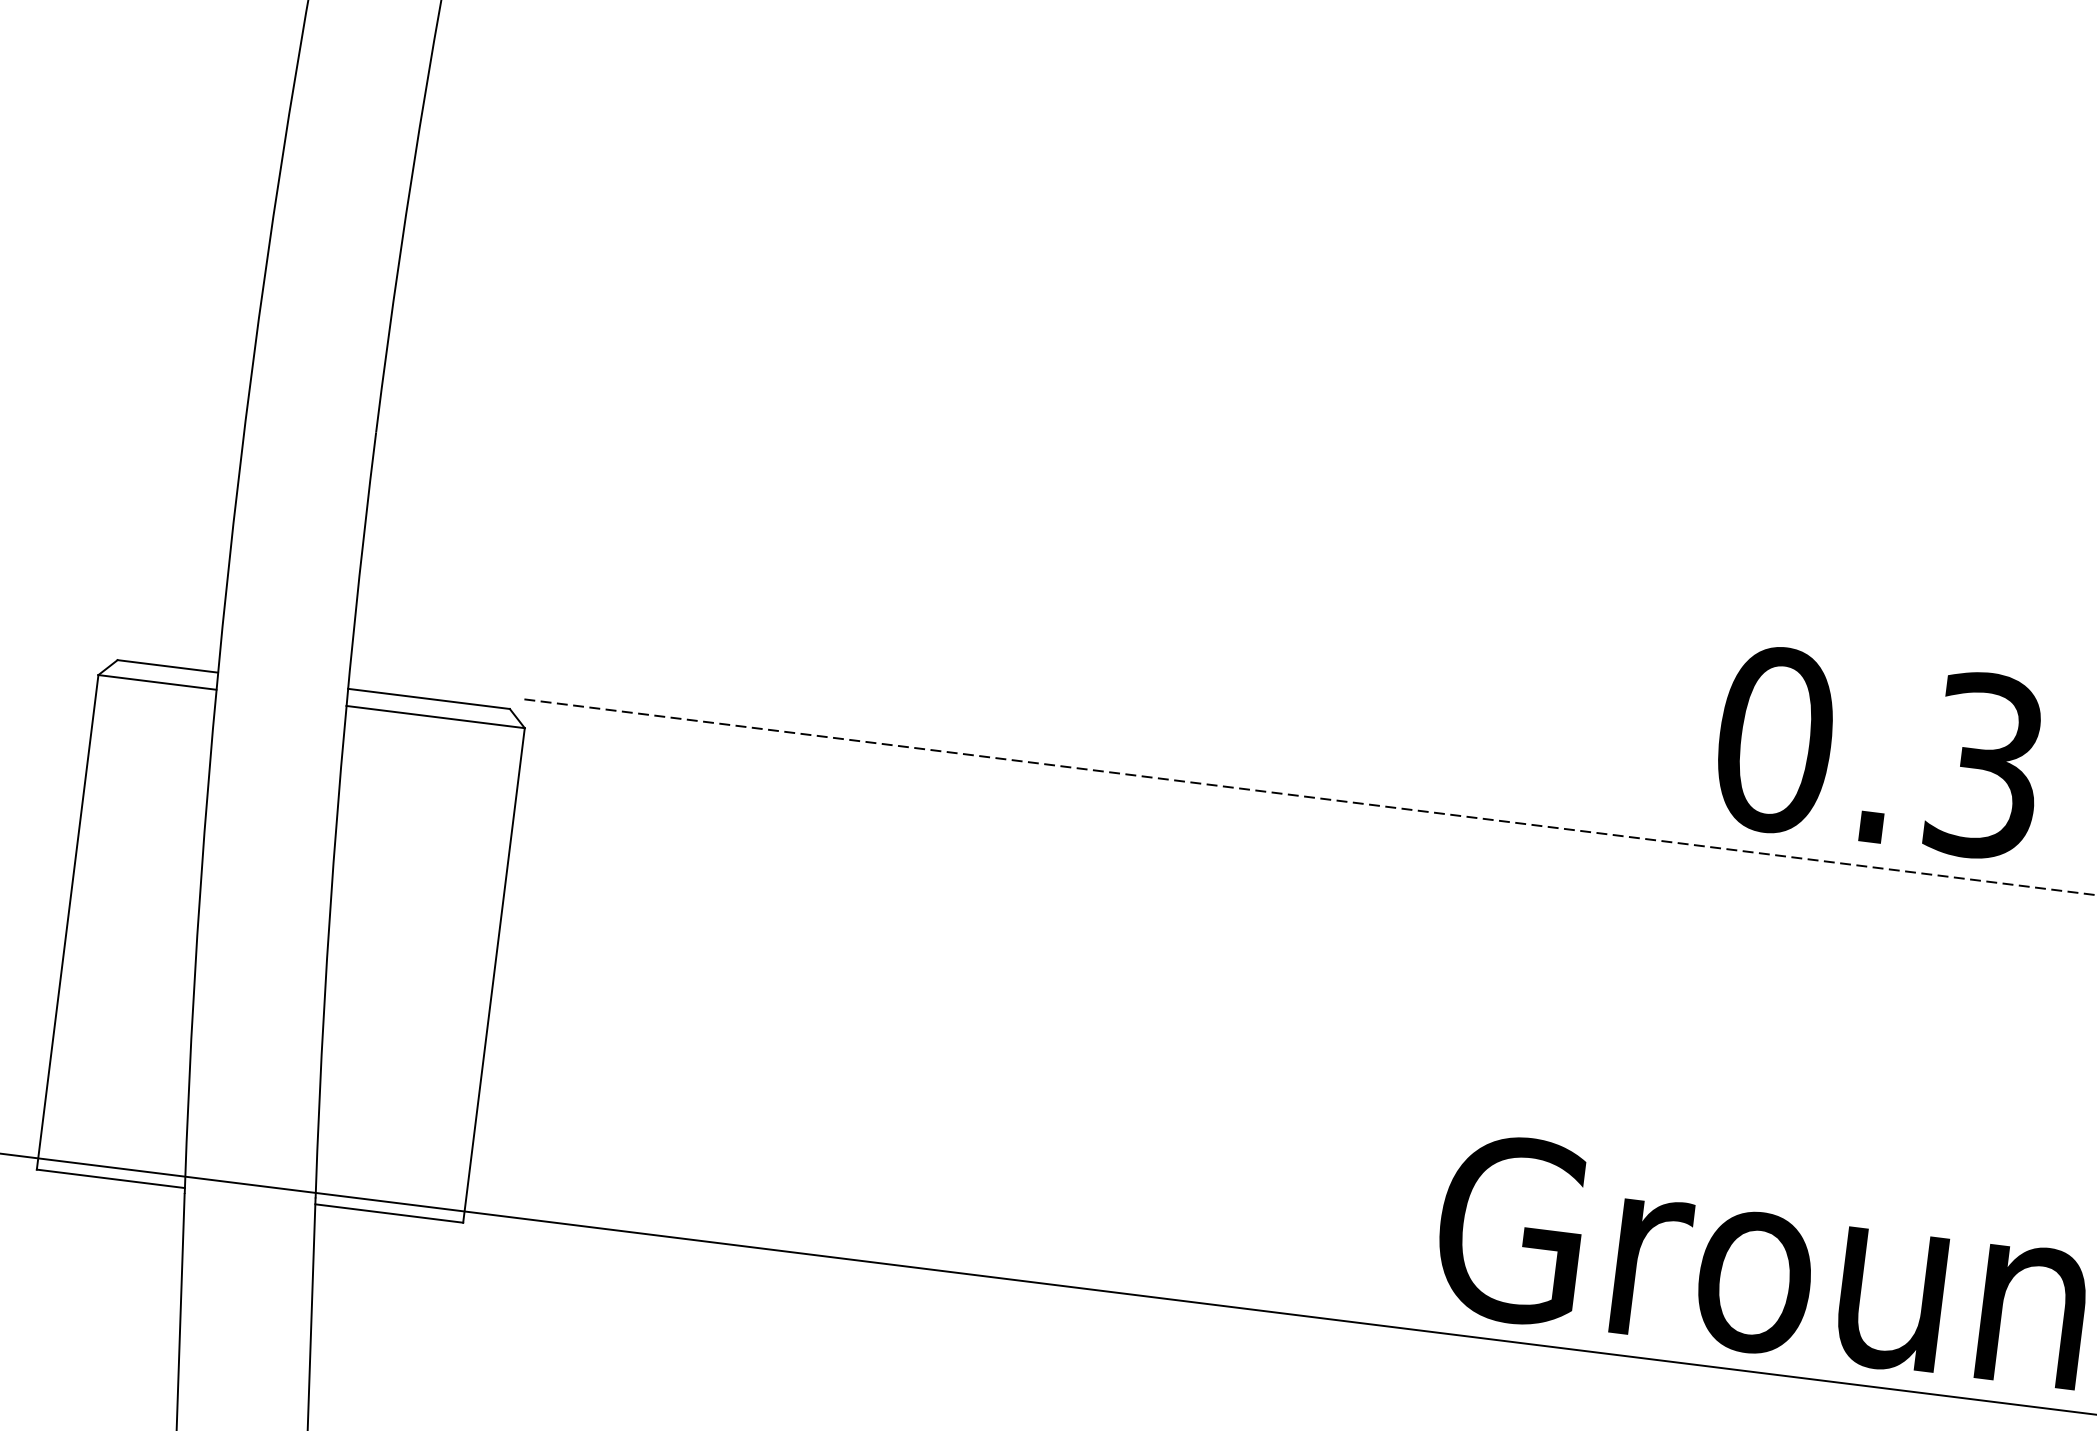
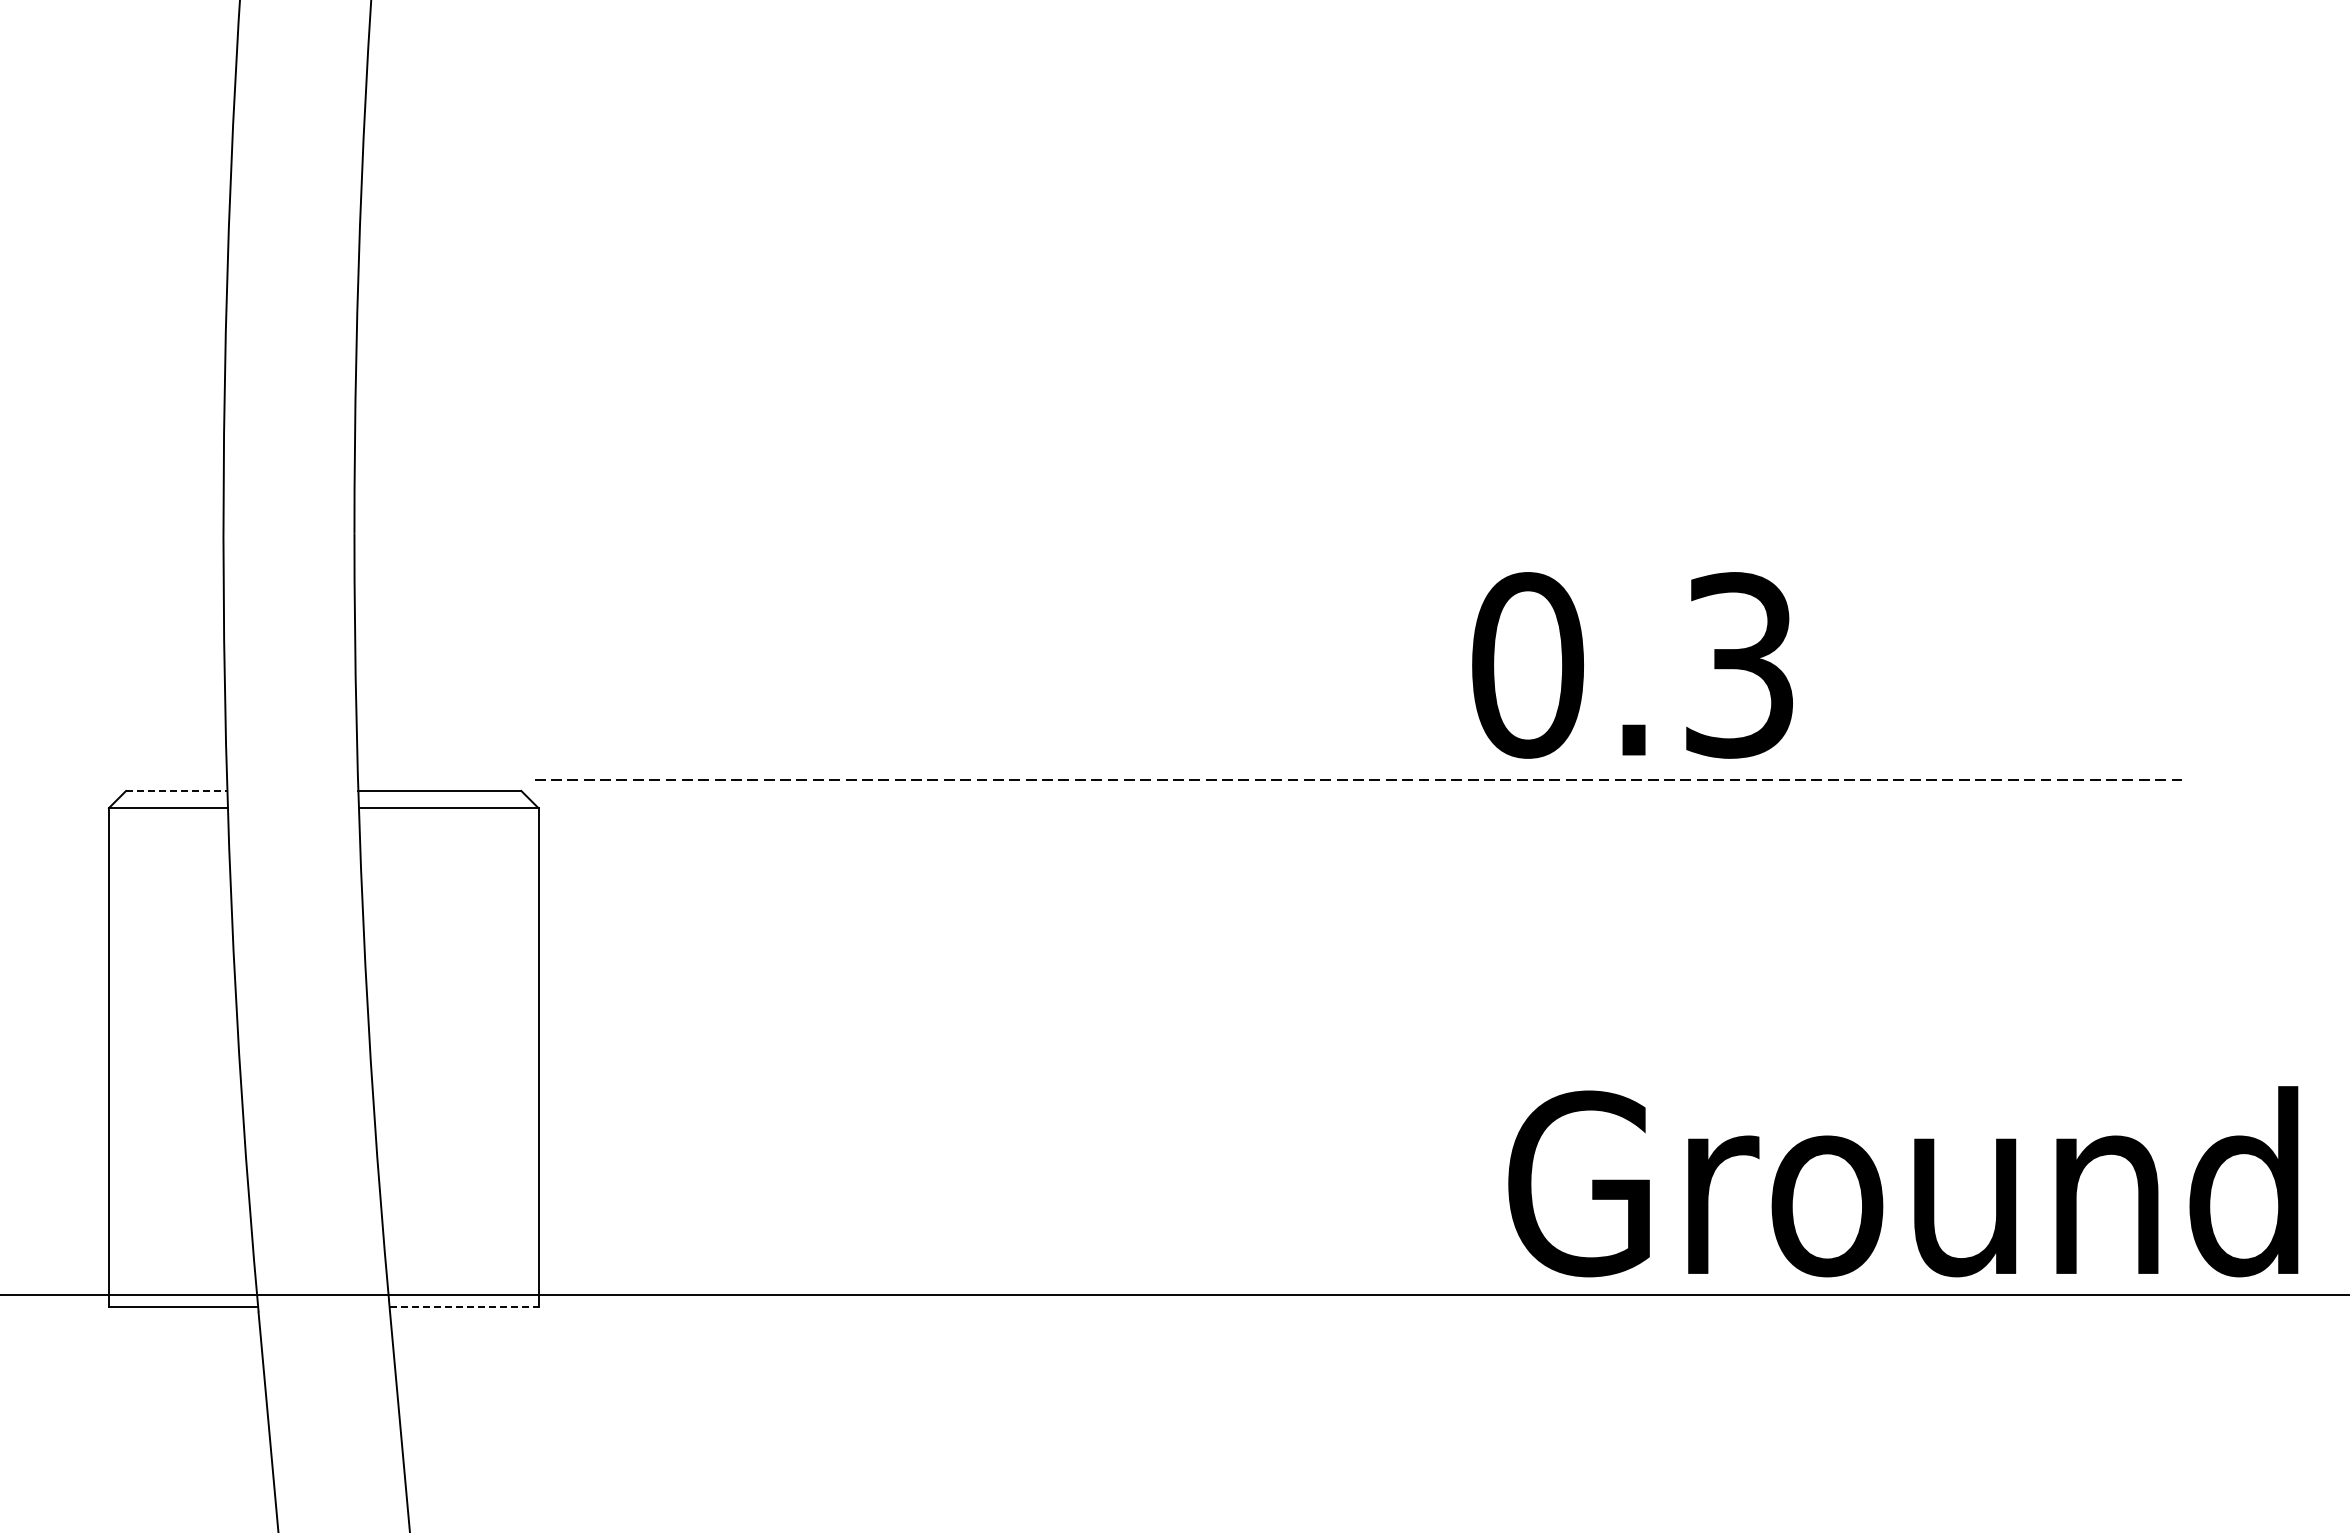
line: (167, 665) -> (176, 790), solid -> dashed
text: (1879, 753) -> (1632, 665), moved
line: (389, 1213) -> (464, 1306), solid -> dashed

